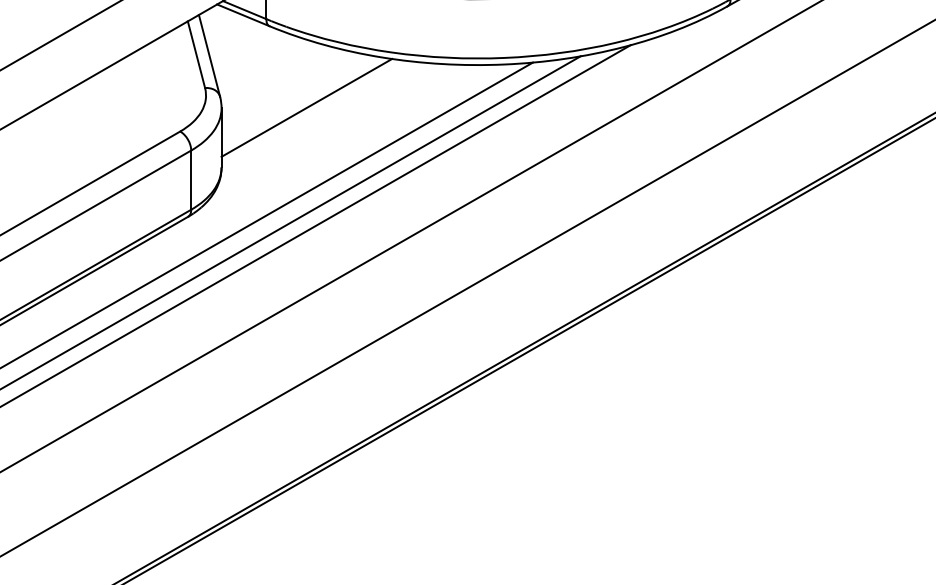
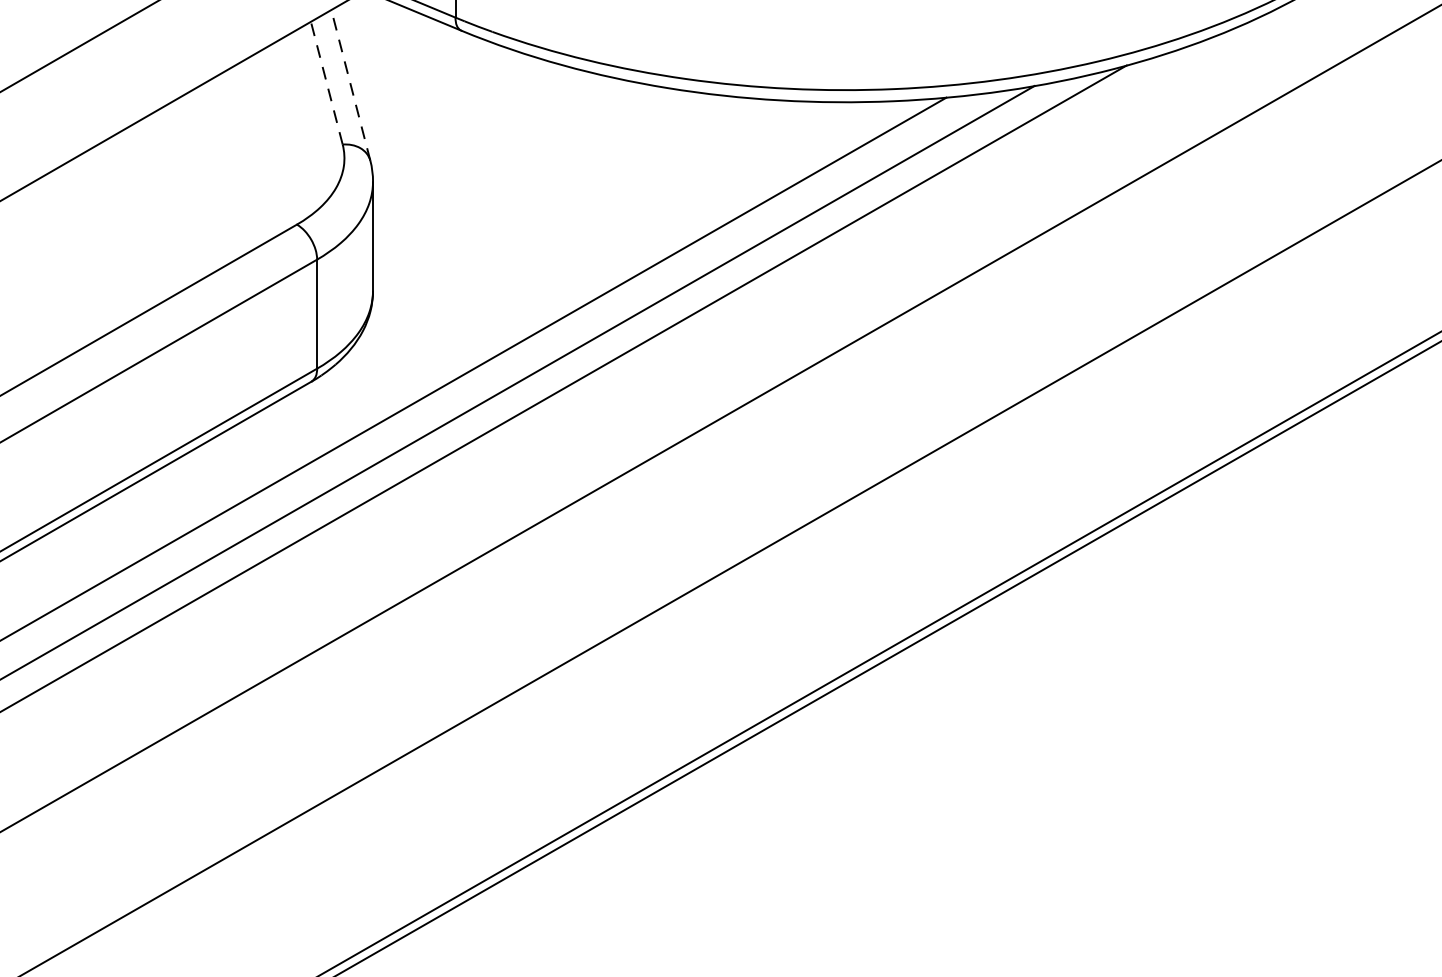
line: (196, 54) -> (326, 82), solid -> dashed
line: (209, 55) -> (350, 84), solid -> dashed
line: (306, 107) -> (529, 180), removed

